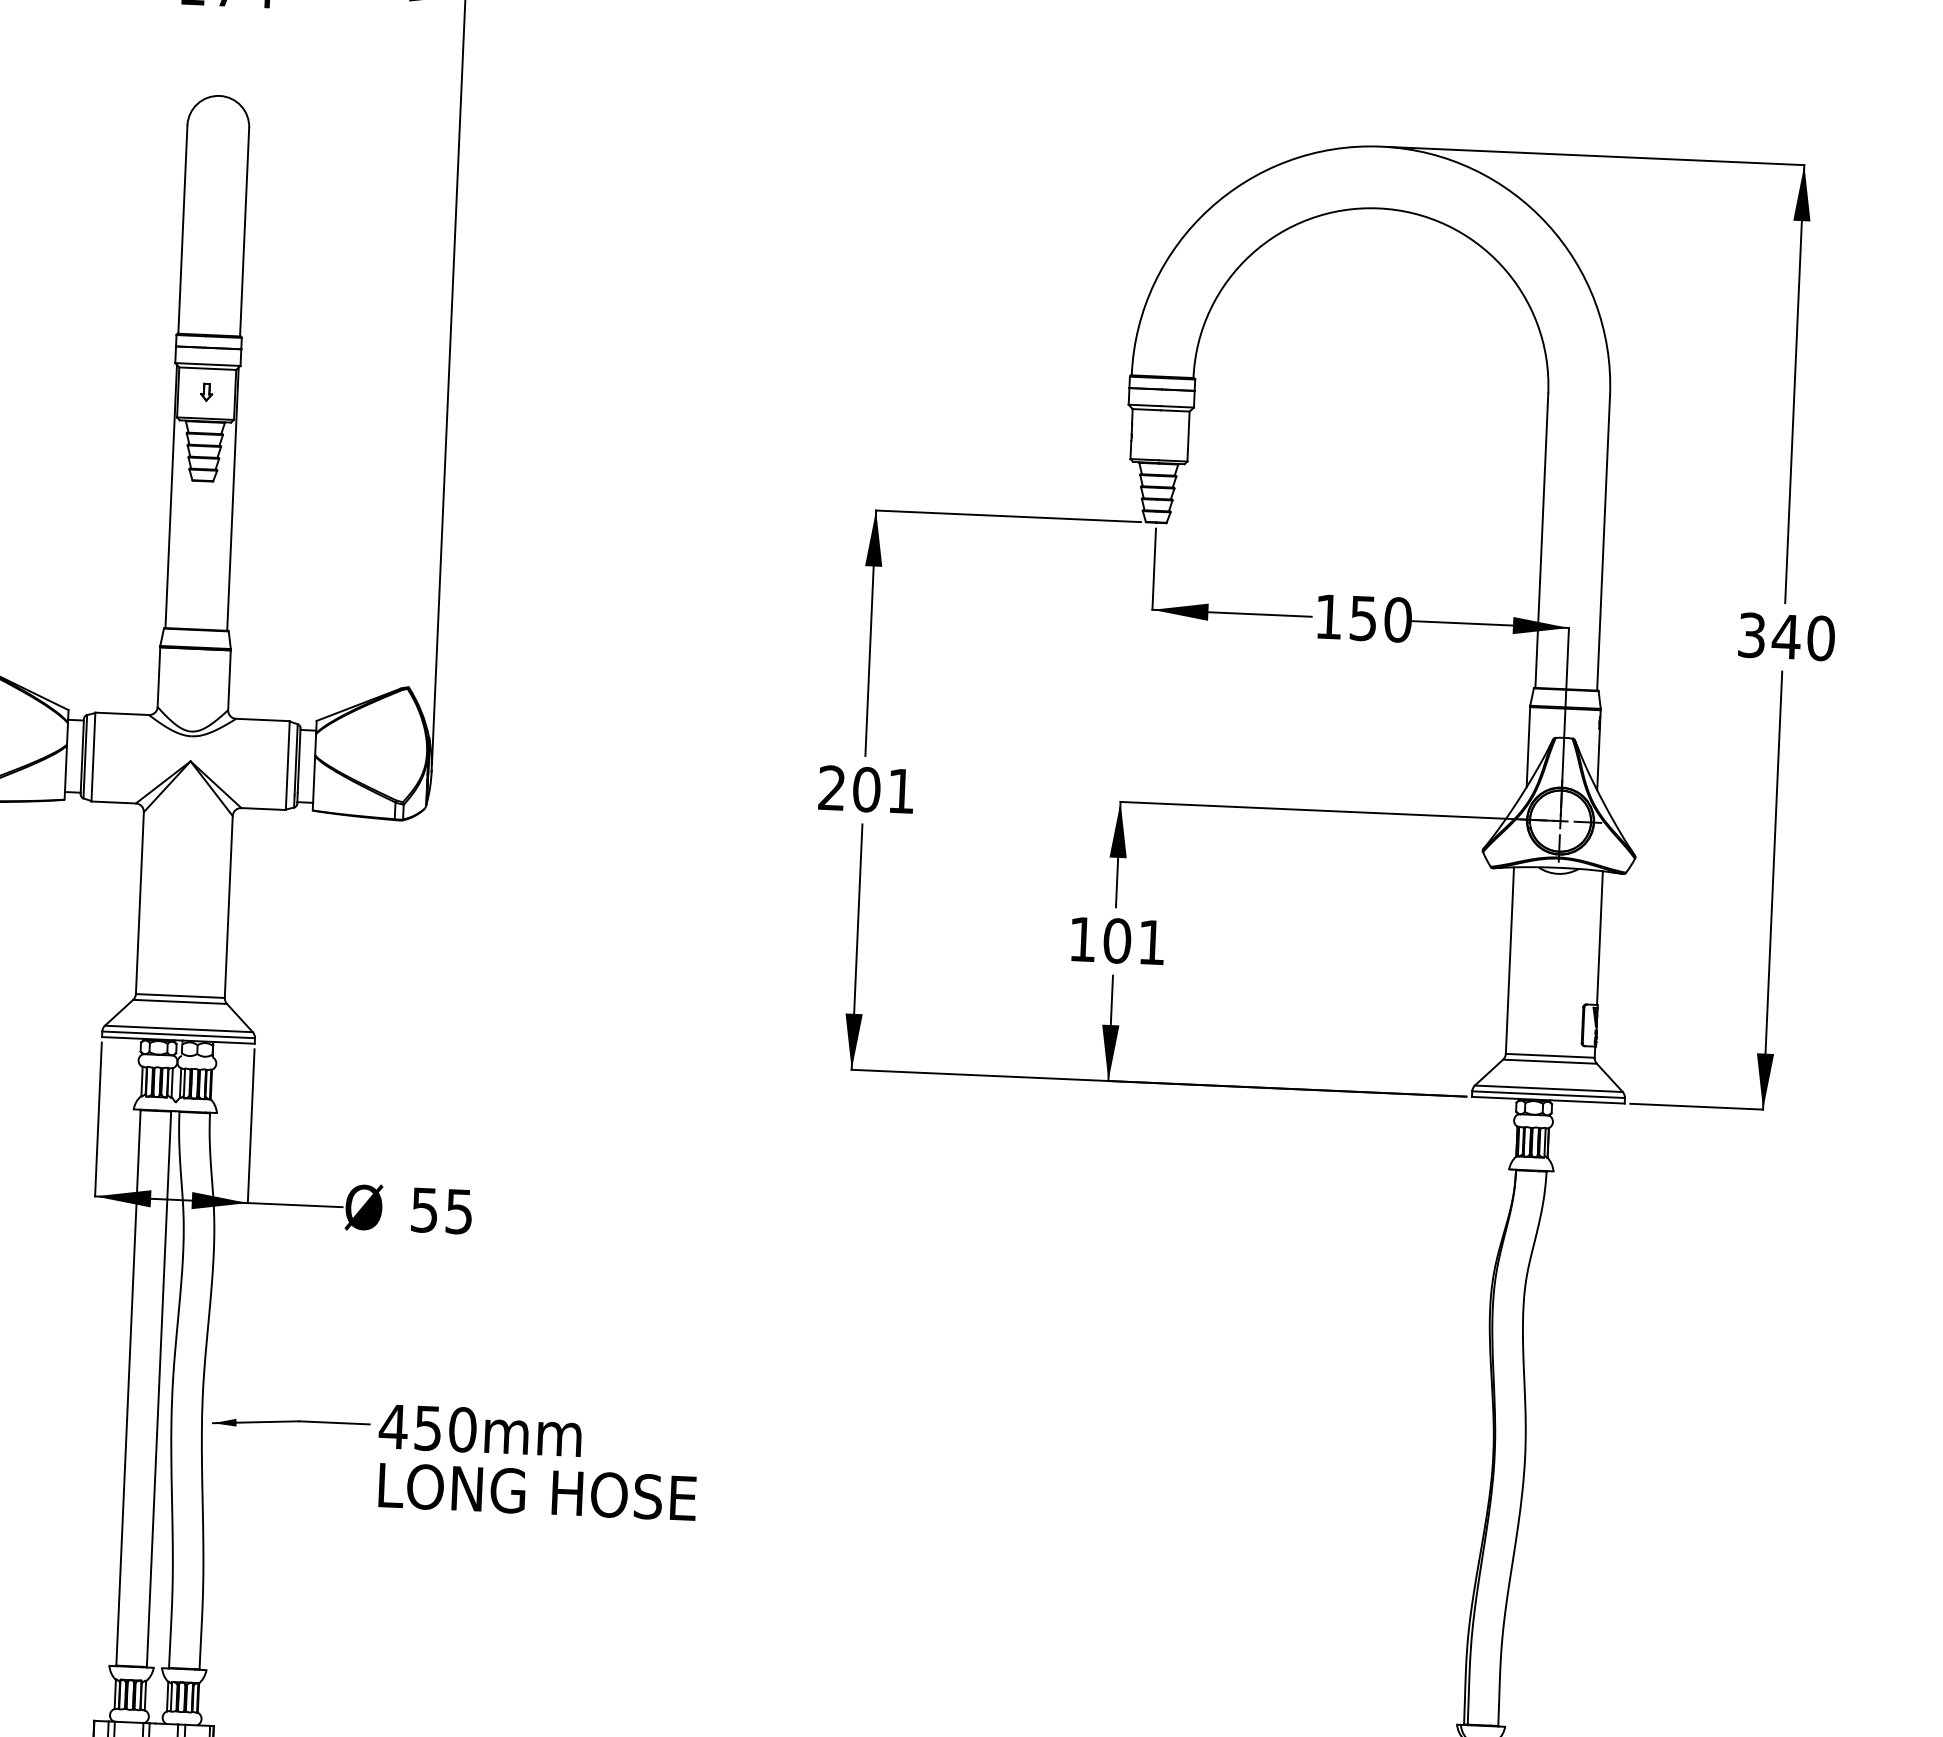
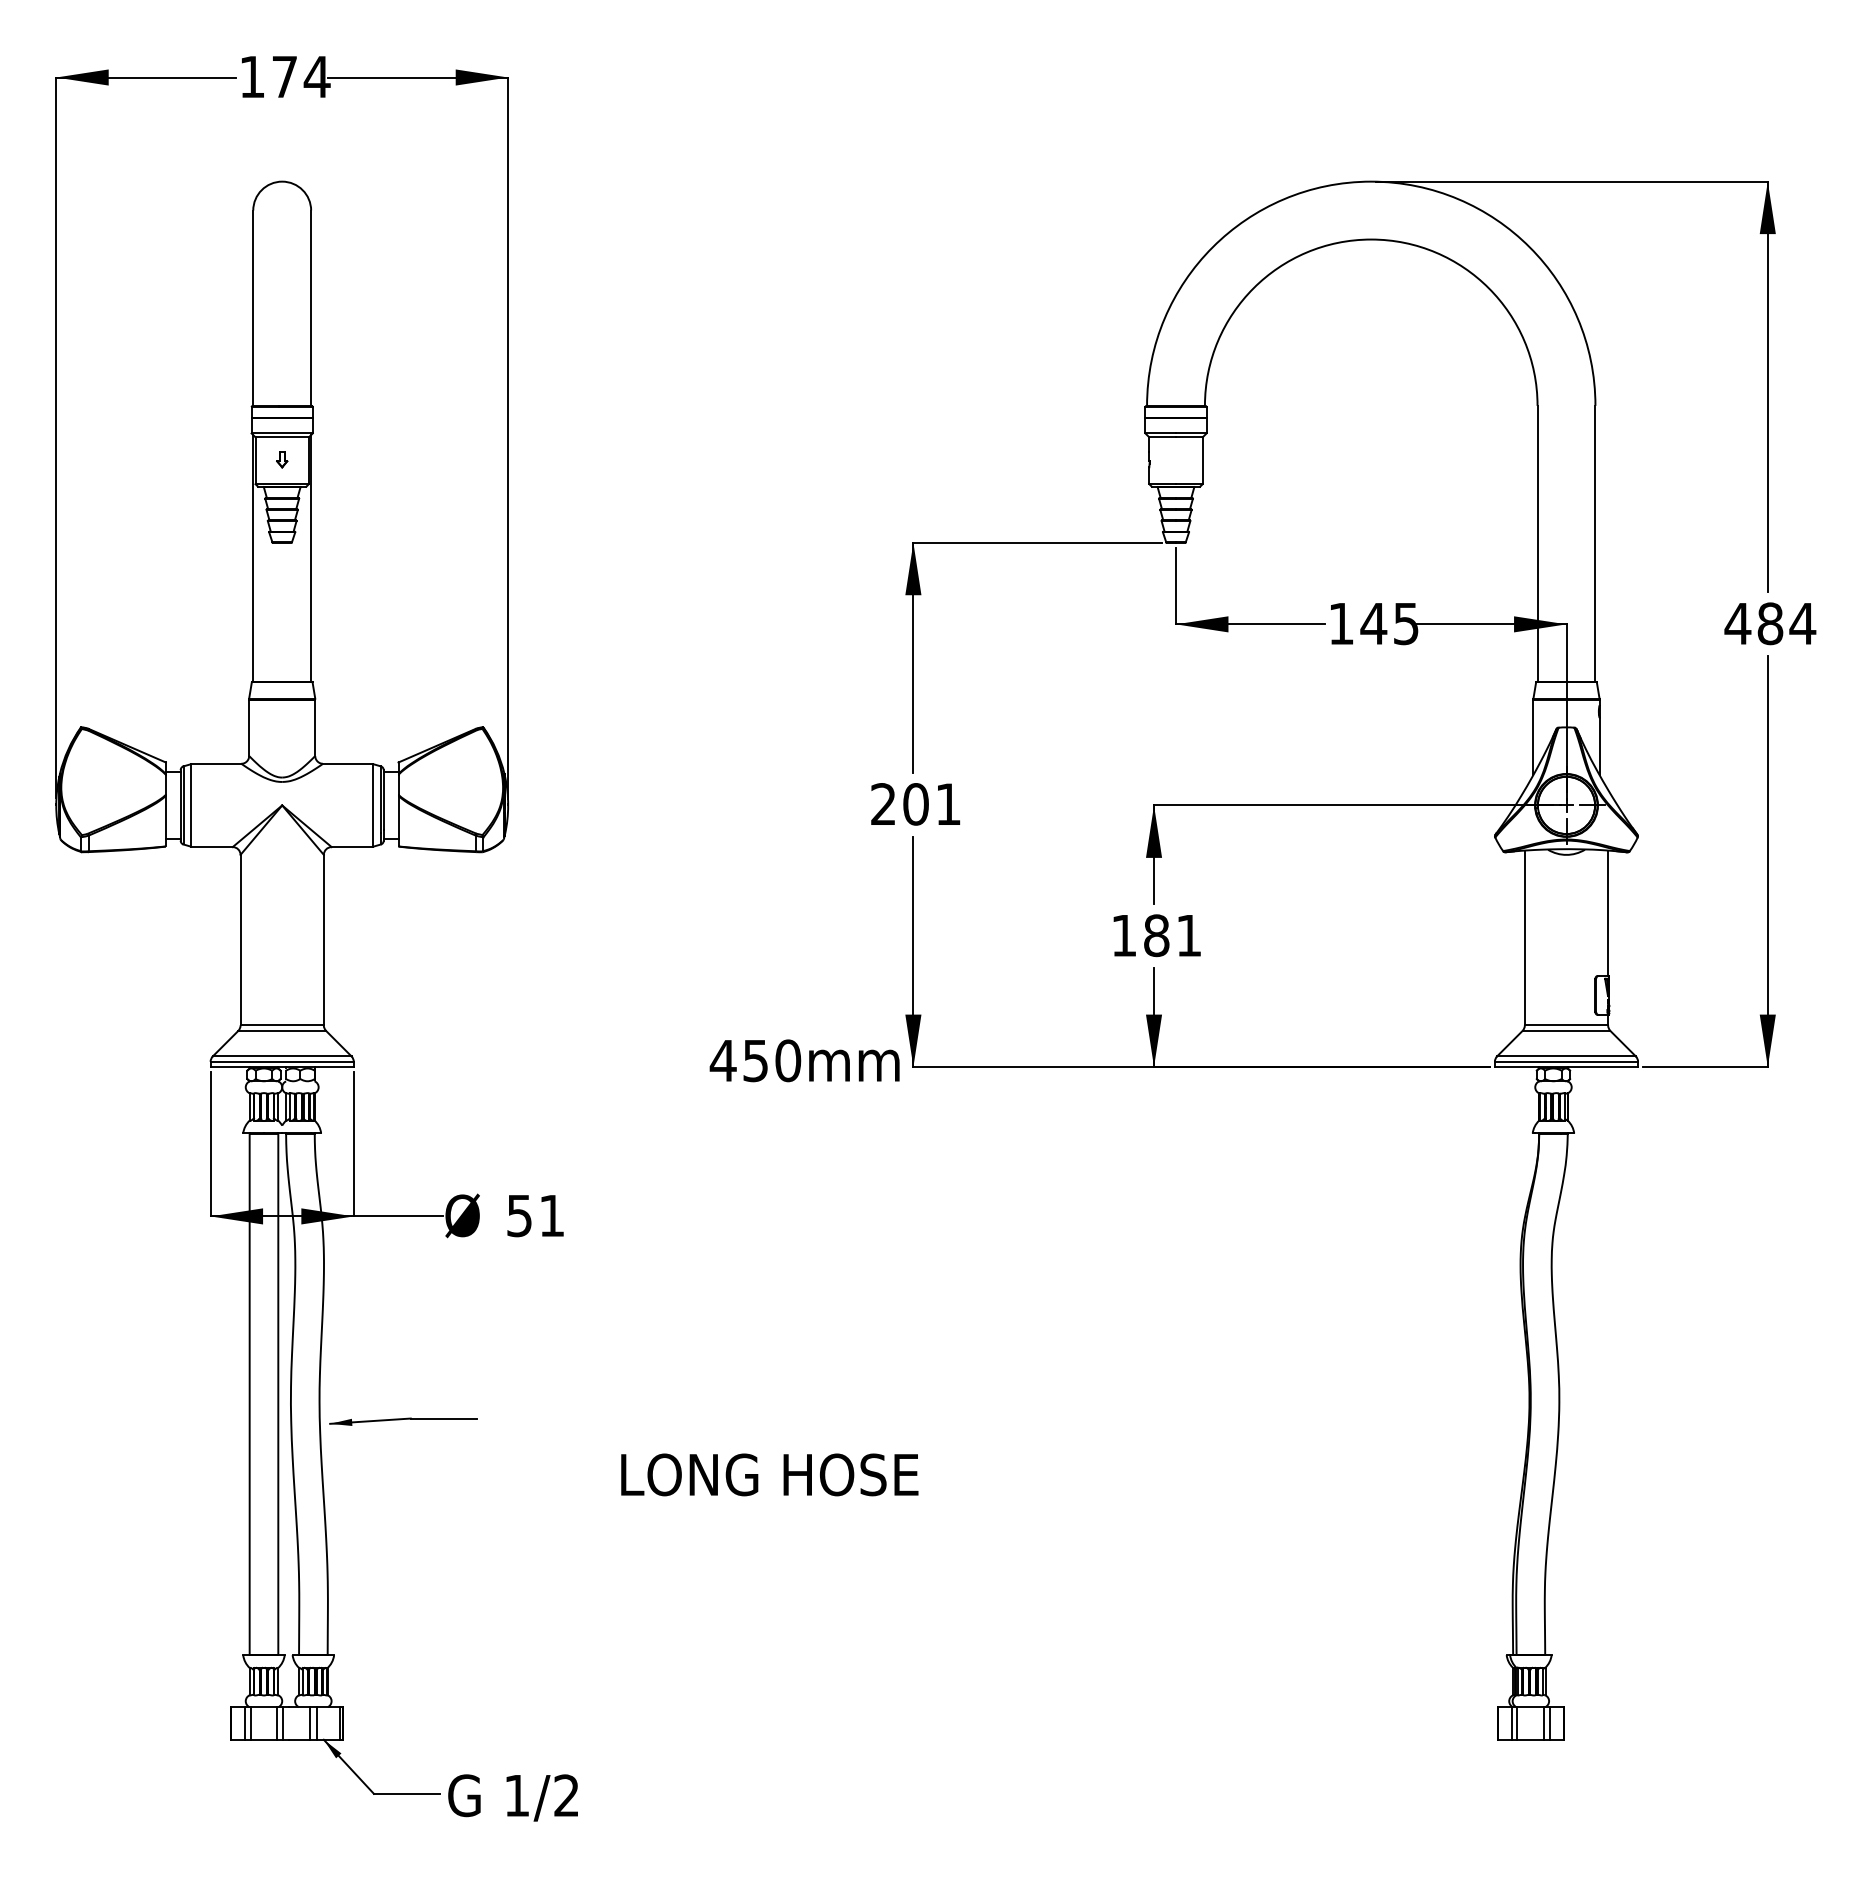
text: (1380, 618) -> (1389, 623), 150 -> 145
text: (1786, 636) -> (1770, 623), 340 -> 484
text: (1117, 940) -> (1156, 935), 101 -> 181
text: (458, 1212) -> (551, 1216), 55 -> 51
text: (480, 1430) -> (804, 1060), moved
text: (537, 1491) -> (769, 1474), moved

